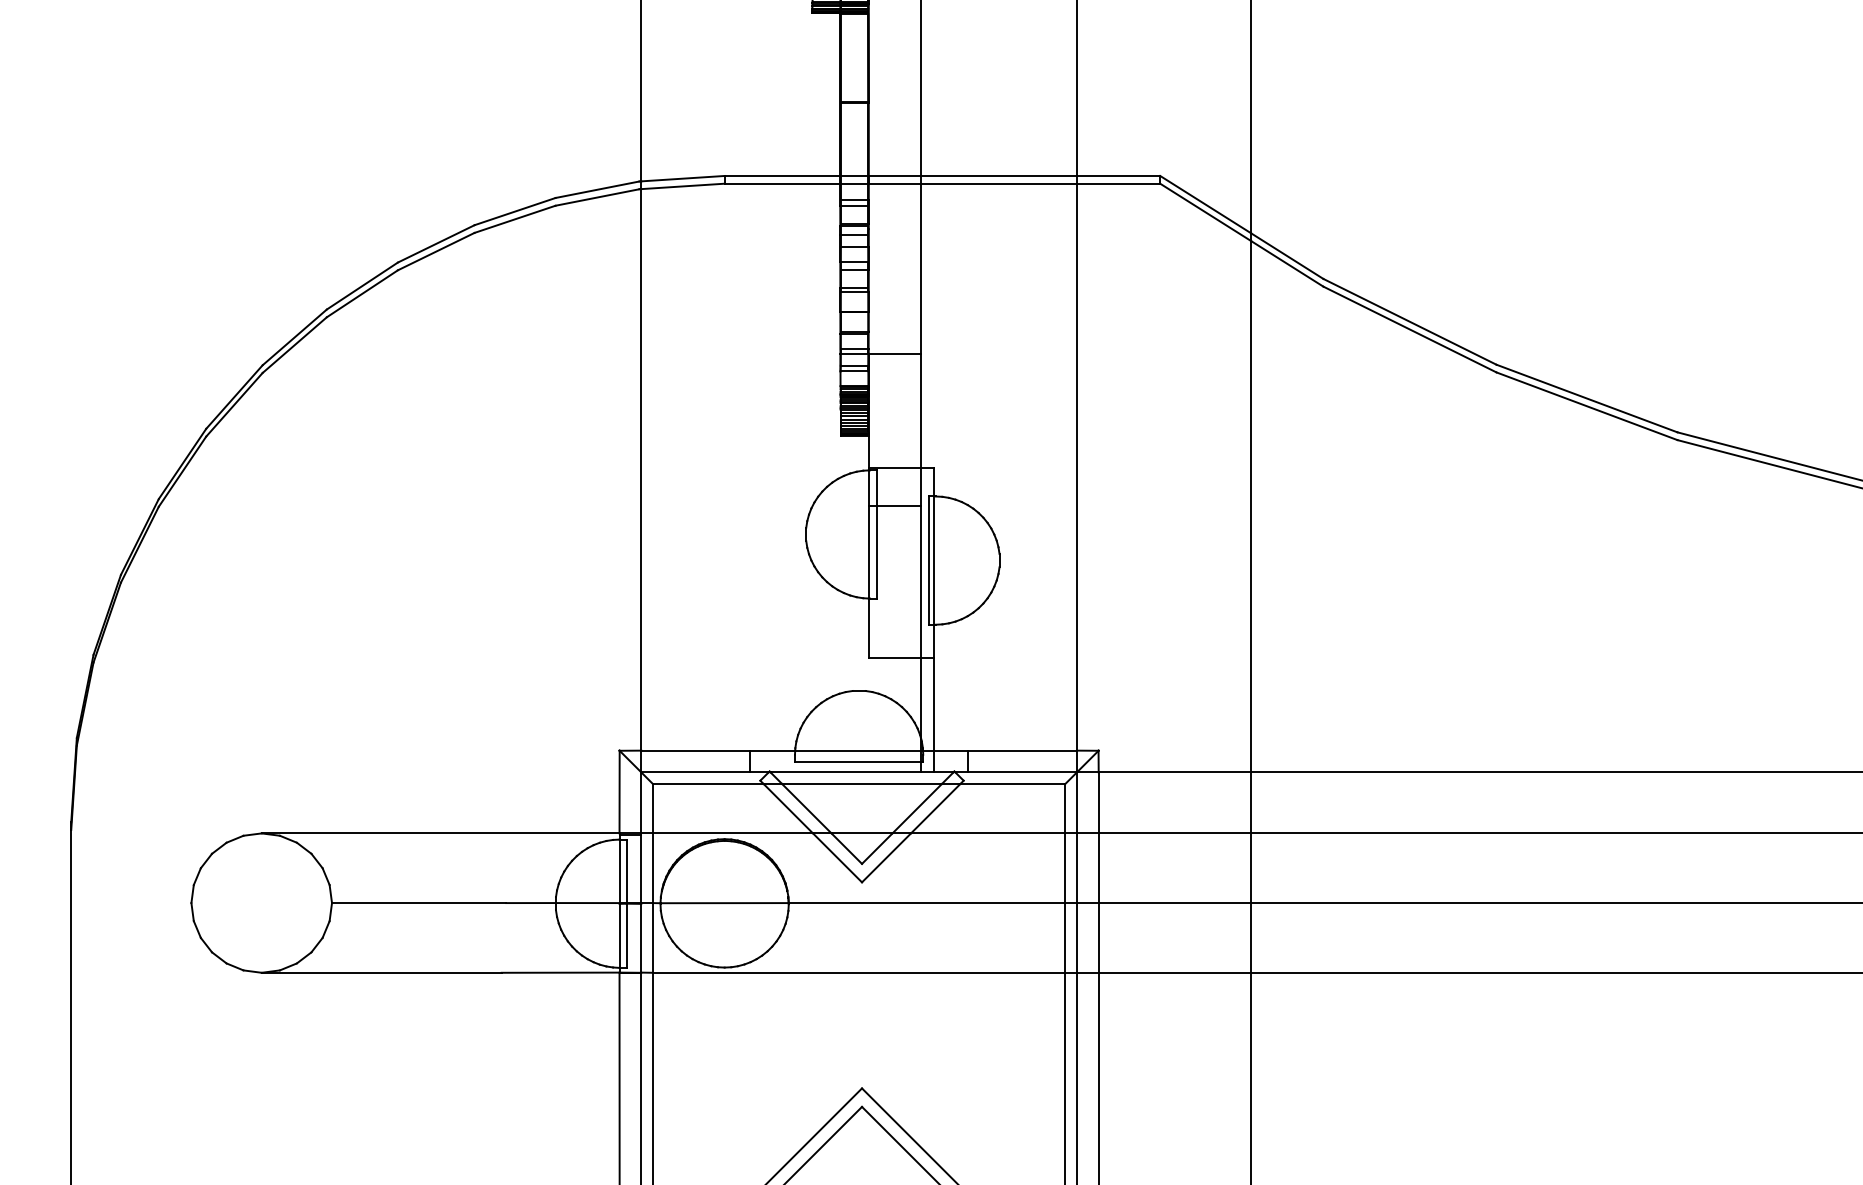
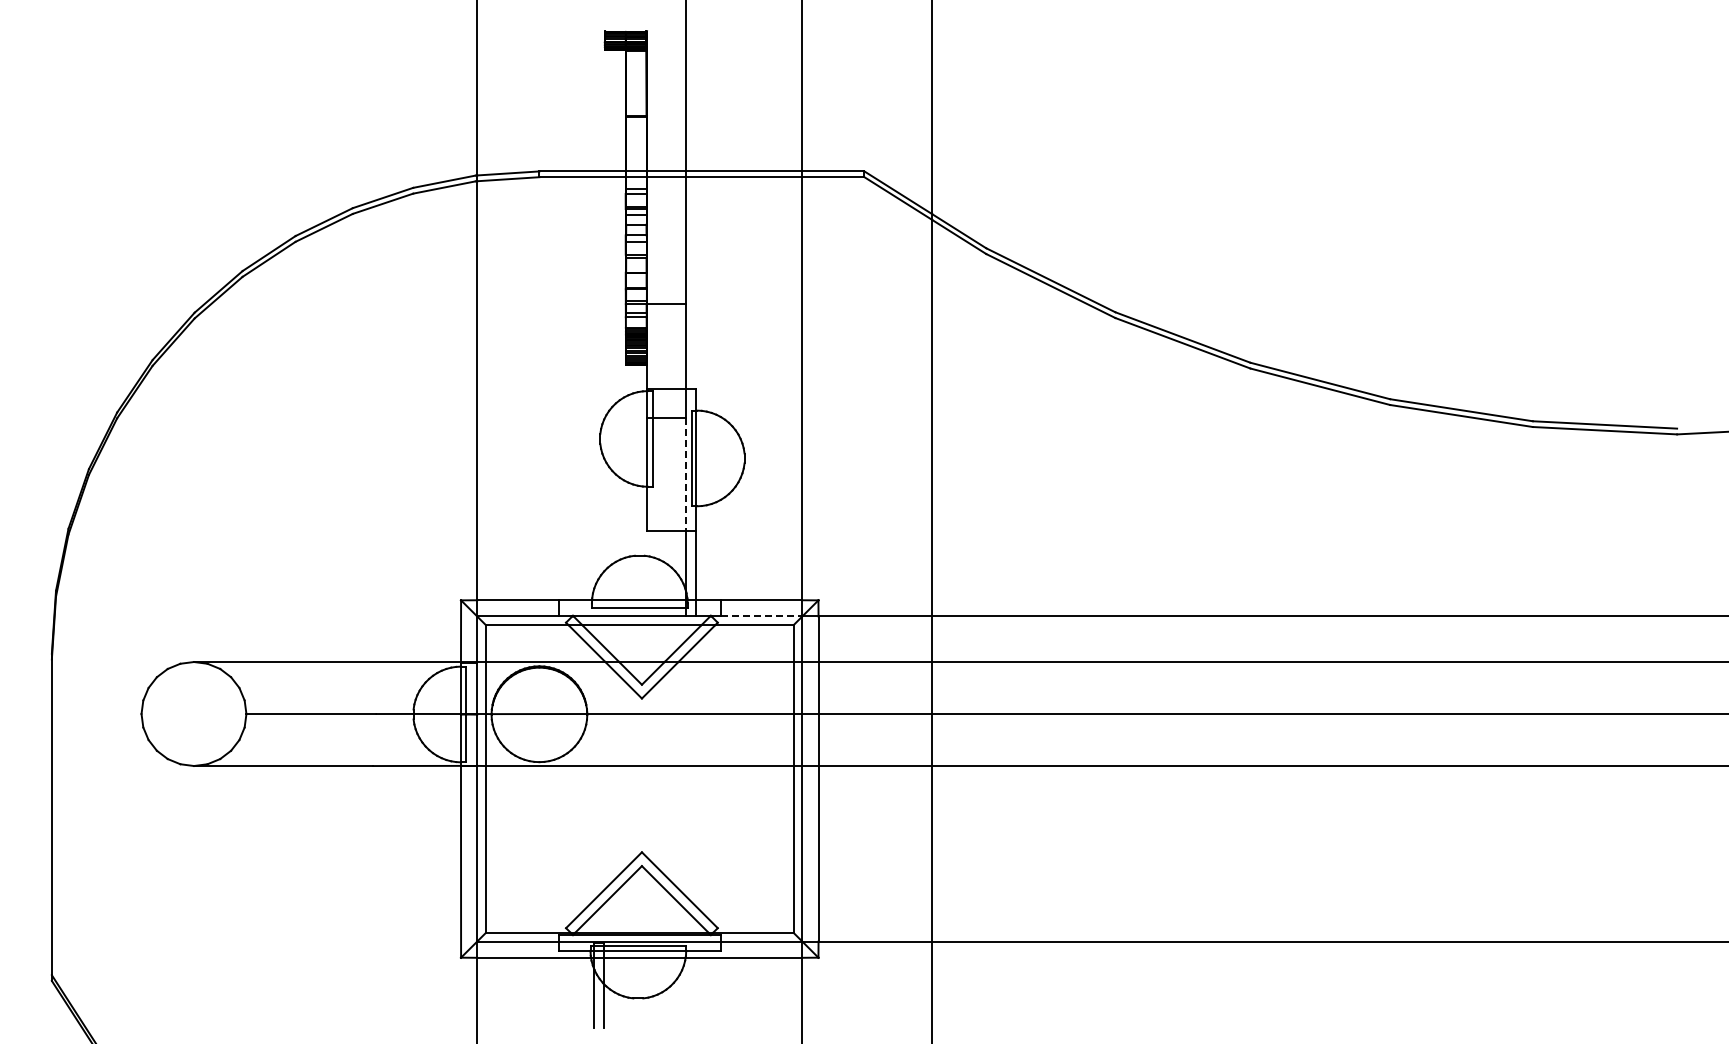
line: (921, 582) -> (686, 474), solid -> dashed
line: (1022, 772) -> (761, 616), solid -> dashed

